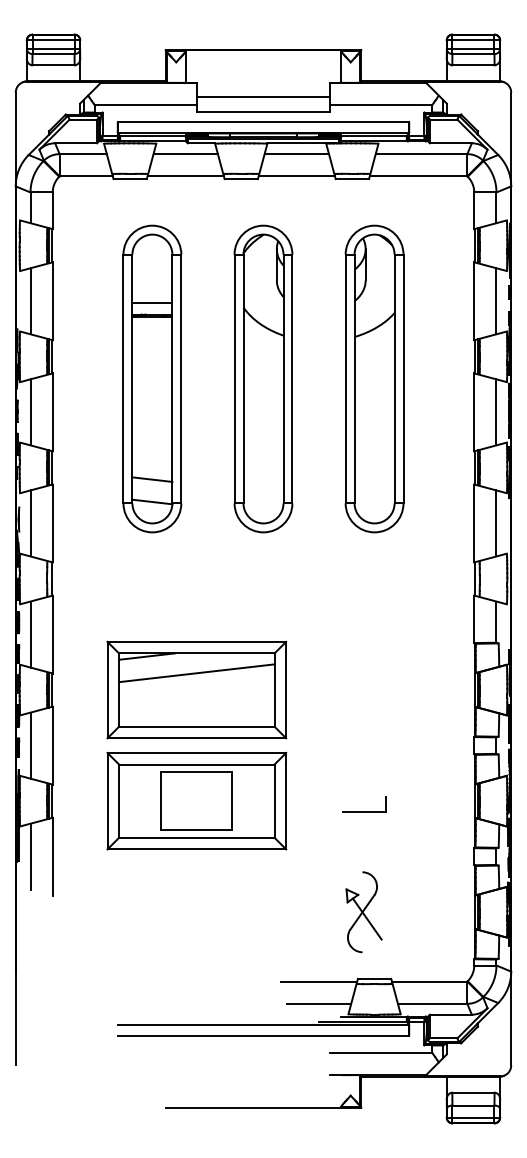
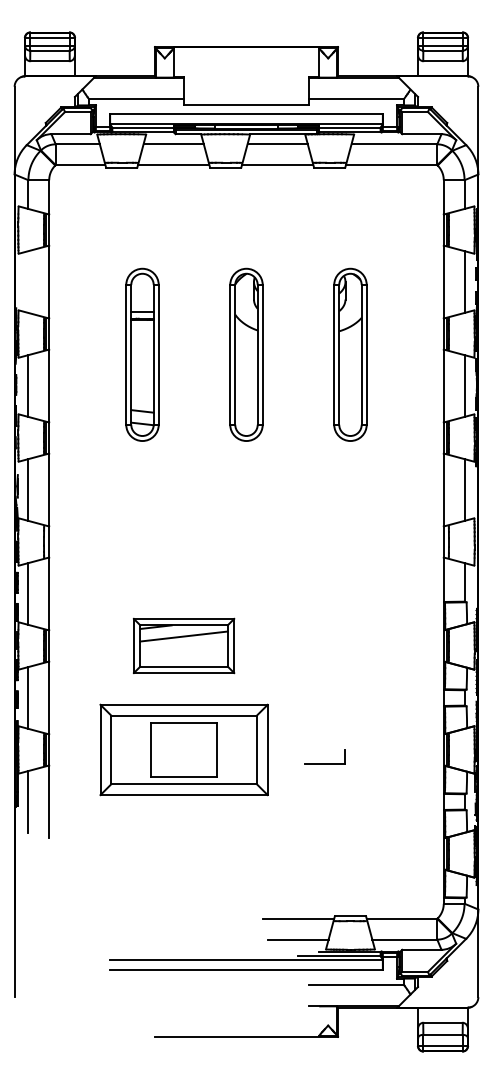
line: (263, 96) -> (246, 90), removed
line: (30, 300) -> (28, 281), removed
part: (152, 378) -> (142, 354), size x0.6
part: (263, 378) -> (246, 354), size x0.6
part: (374, 378) -> (350, 354), size x0.6
part: (196, 689) -> (183, 645), size x0.6
part: (363, 811) -> (324, 763), moved
part: (363, 911) -> (340, 853), removed

